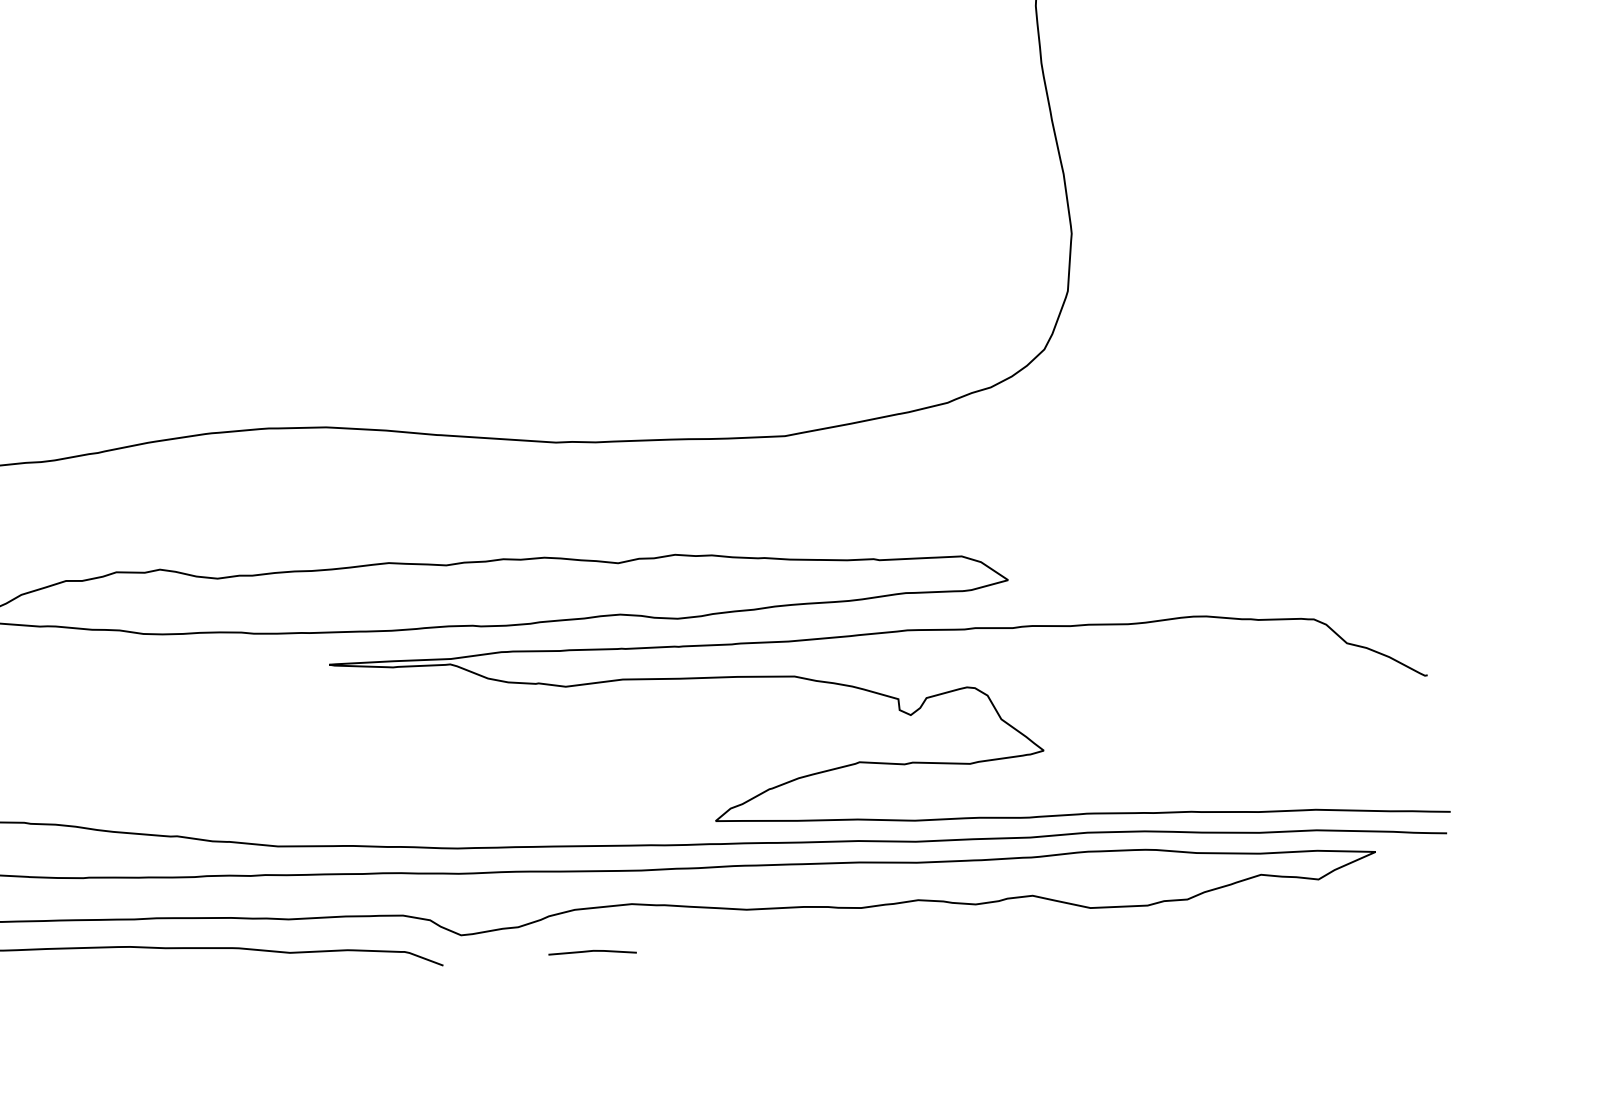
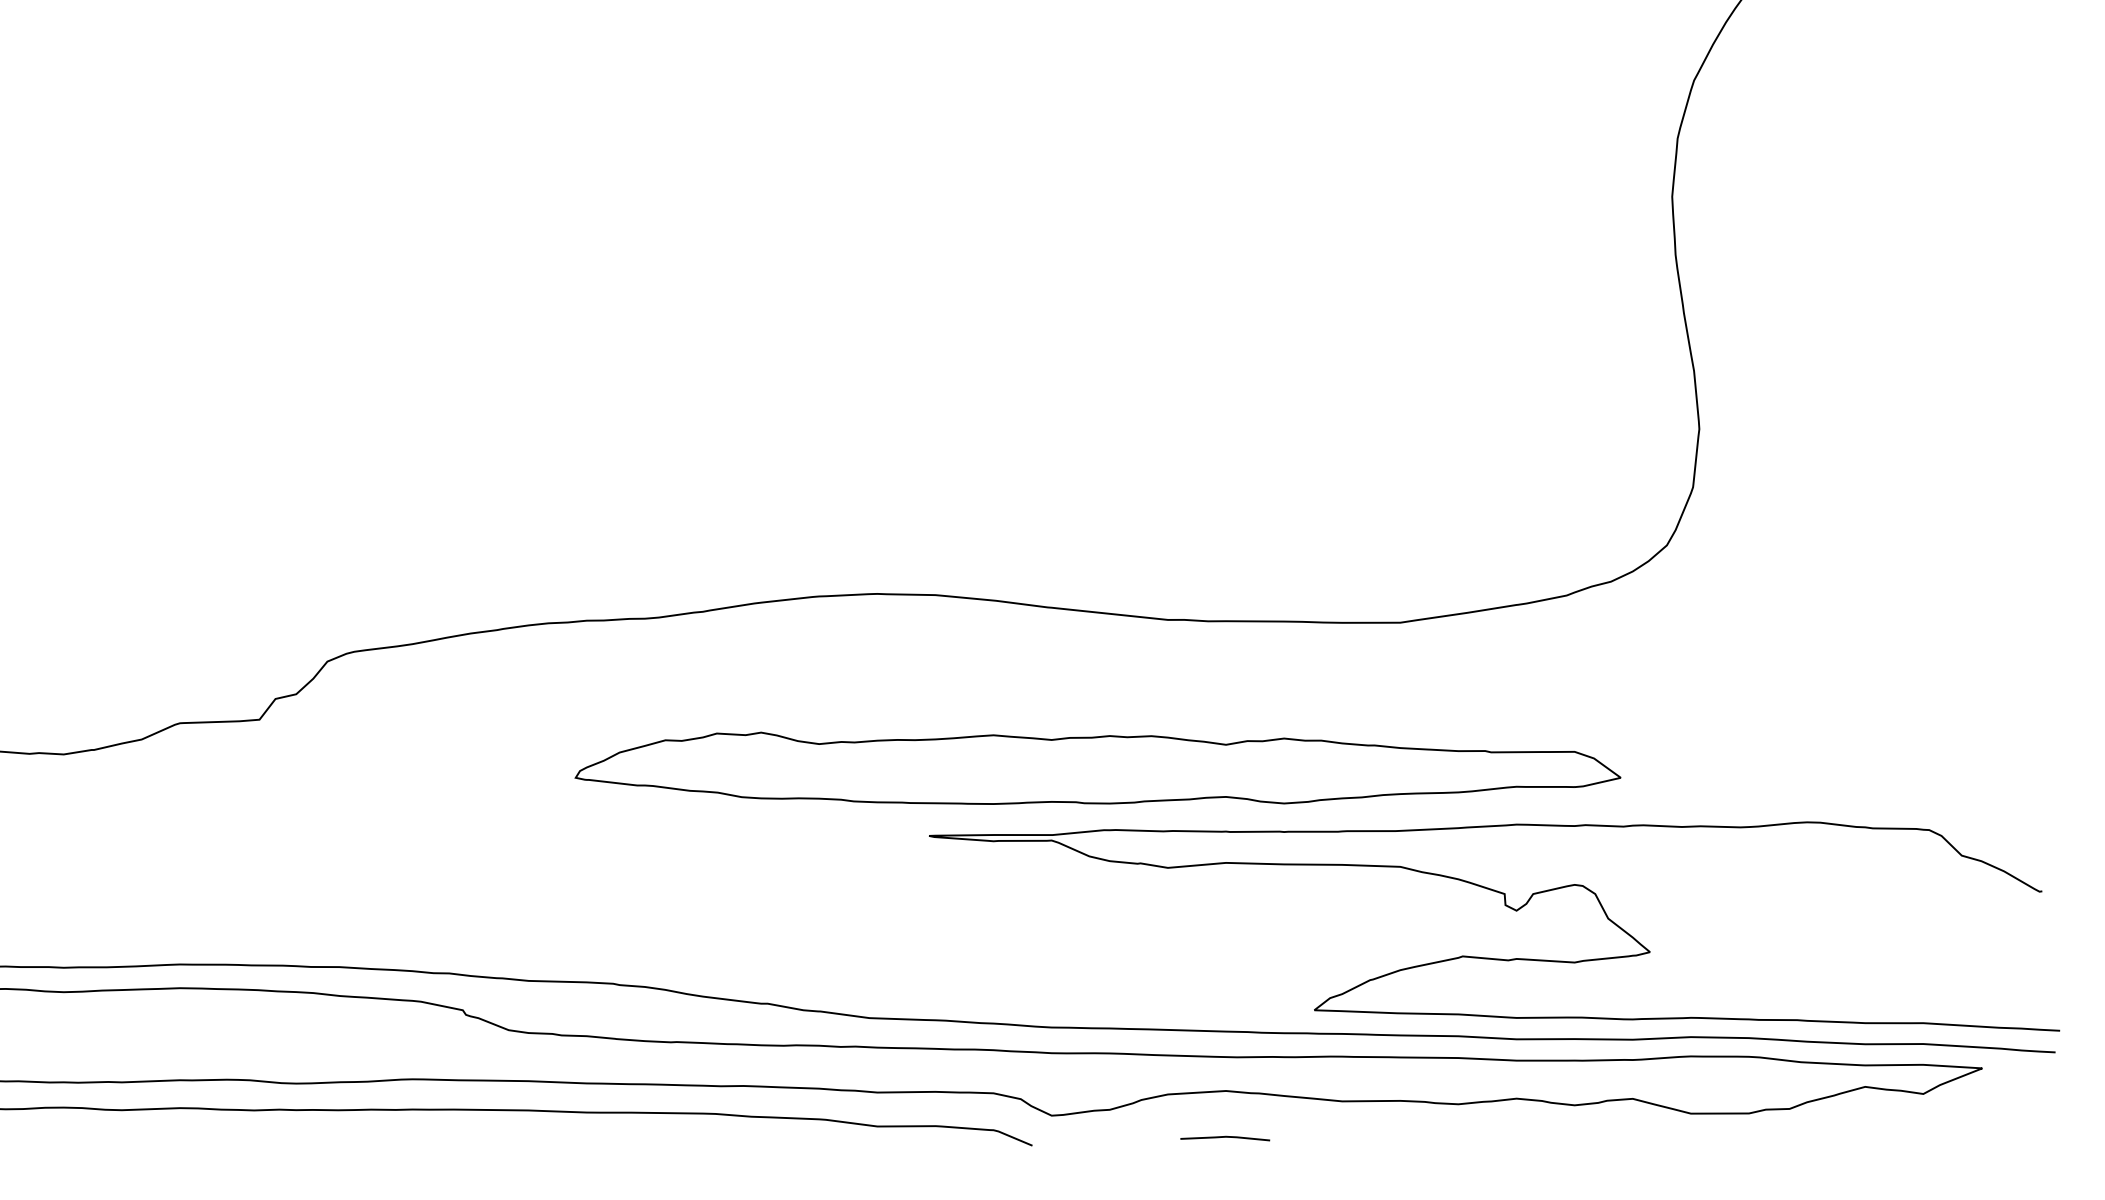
line: (592, 951) -> (1225, 1137), moved

